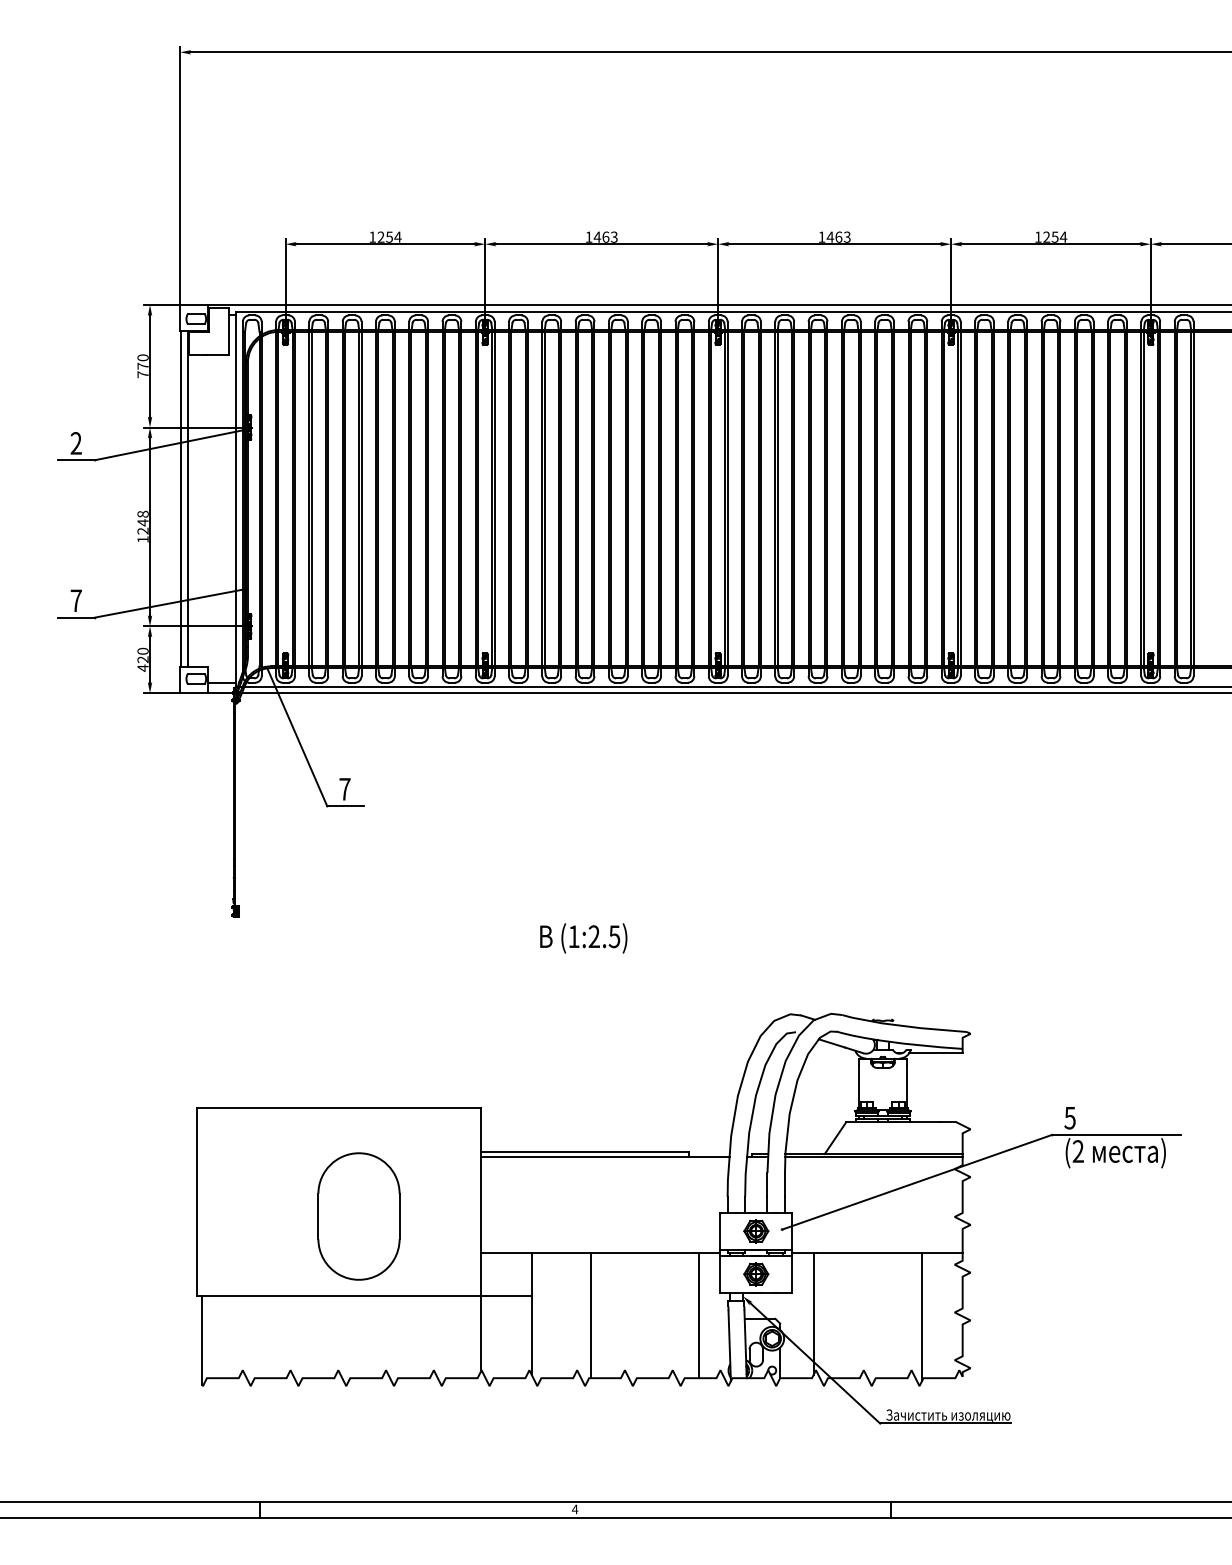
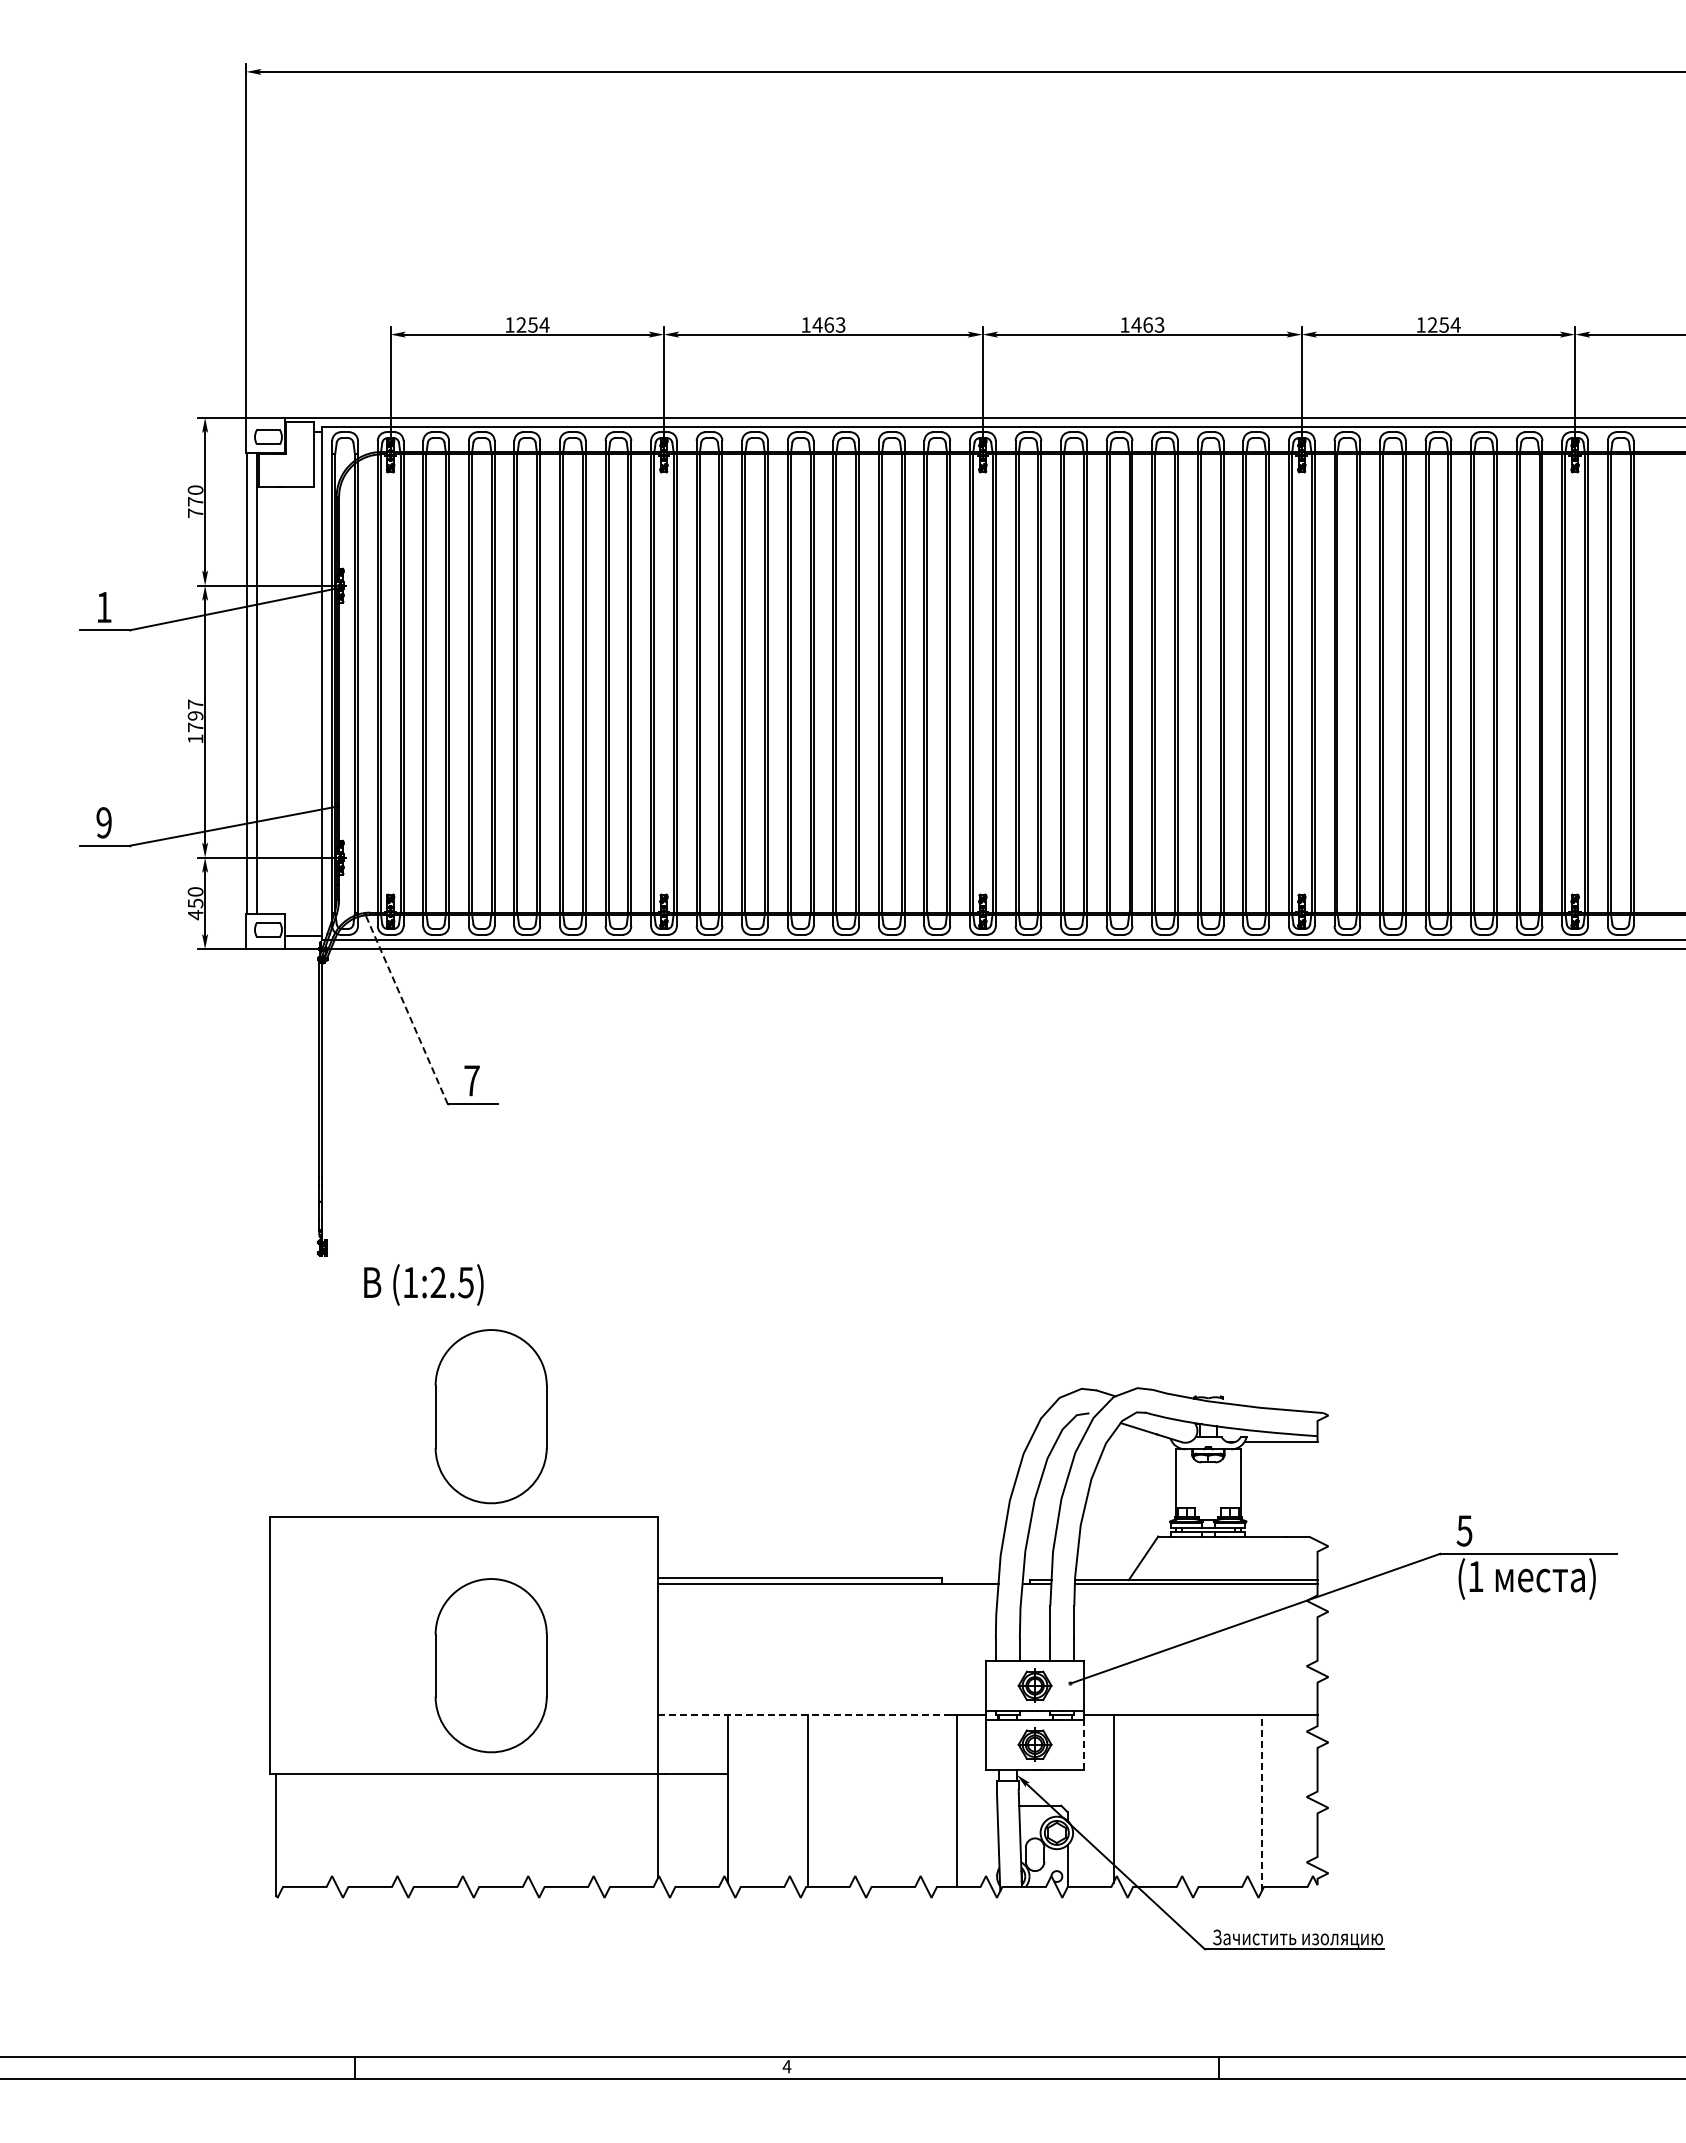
text: (75, 442) -> (103, 606), 2 -> 1
text: (143, 522) -> (195, 715), 1248 -> 1797
text: (75, 600) -> (103, 822), 7 -> 9
text: (143, 659) -> (195, 903), 420 -> 450
line: (297, 737) -> (407, 1010), solid -> dashed
text: (583, 938) -> (423, 1284), moved
part: (358, 1034) -> (490, 1416), added
text: (1078, 1151) -> (1475, 1576), (2 -> (1
line: (588, 1252) -> (805, 1715), solid -> dashed
line: (792, 1274) -> (1084, 1744), solid -> dashed
line: (921, 1316) -> (1261, 1802), solid -> dashed

